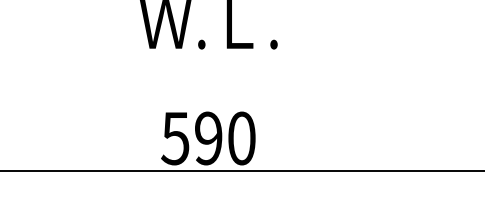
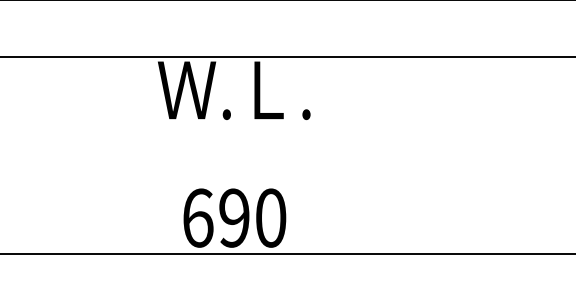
text: (175, 137) -> (197, 217), 590 -> 690

